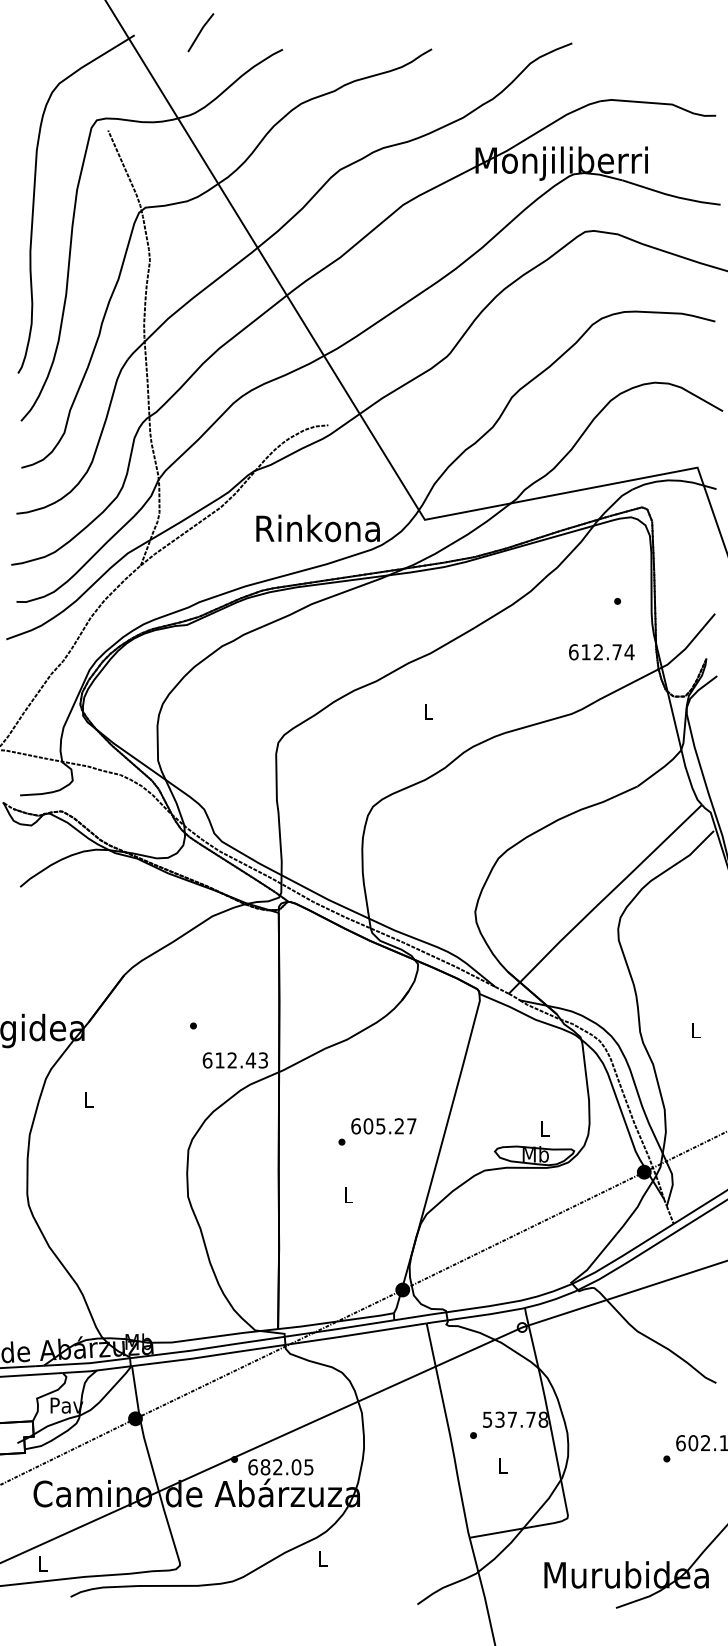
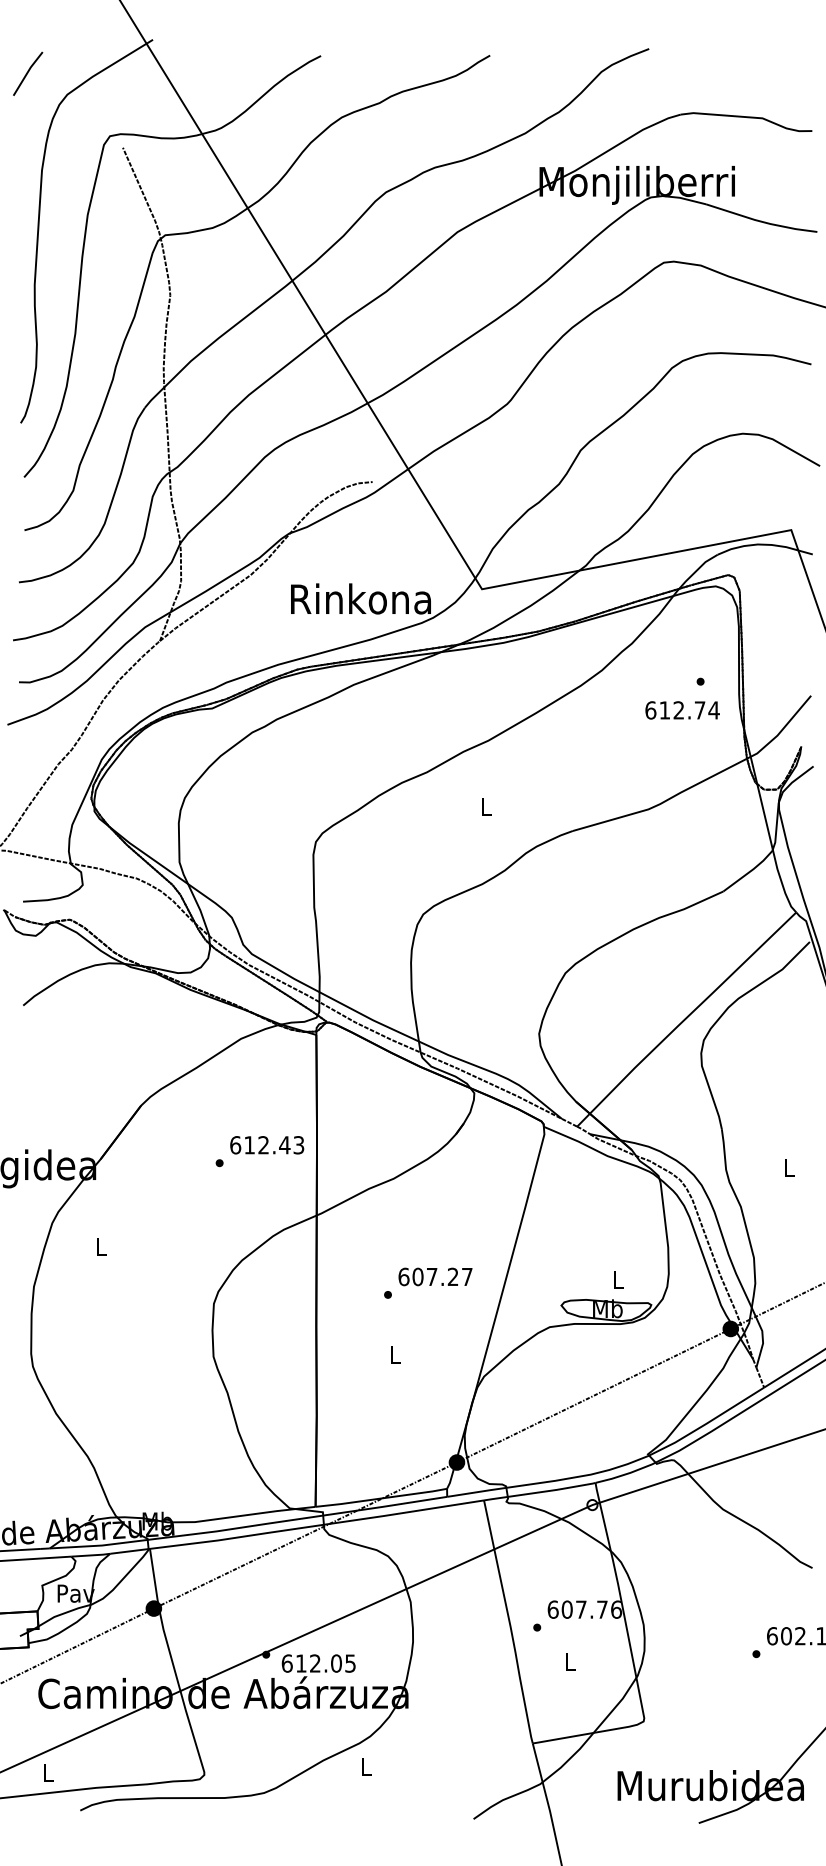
line: (201, 32) -> (28, 73), moved
text: (601, 652) -> (682, 710), moved
text: (235, 1060) -> (267, 1145), moved
text: (380, 1126) -> (431, 1277), 605.27 -> 607.27
text: (515, 1419) -> (584, 1609), 537.78 -> 607.76
text: (264, 1467) -> (300, 1663), 682.05 -> 612.05

